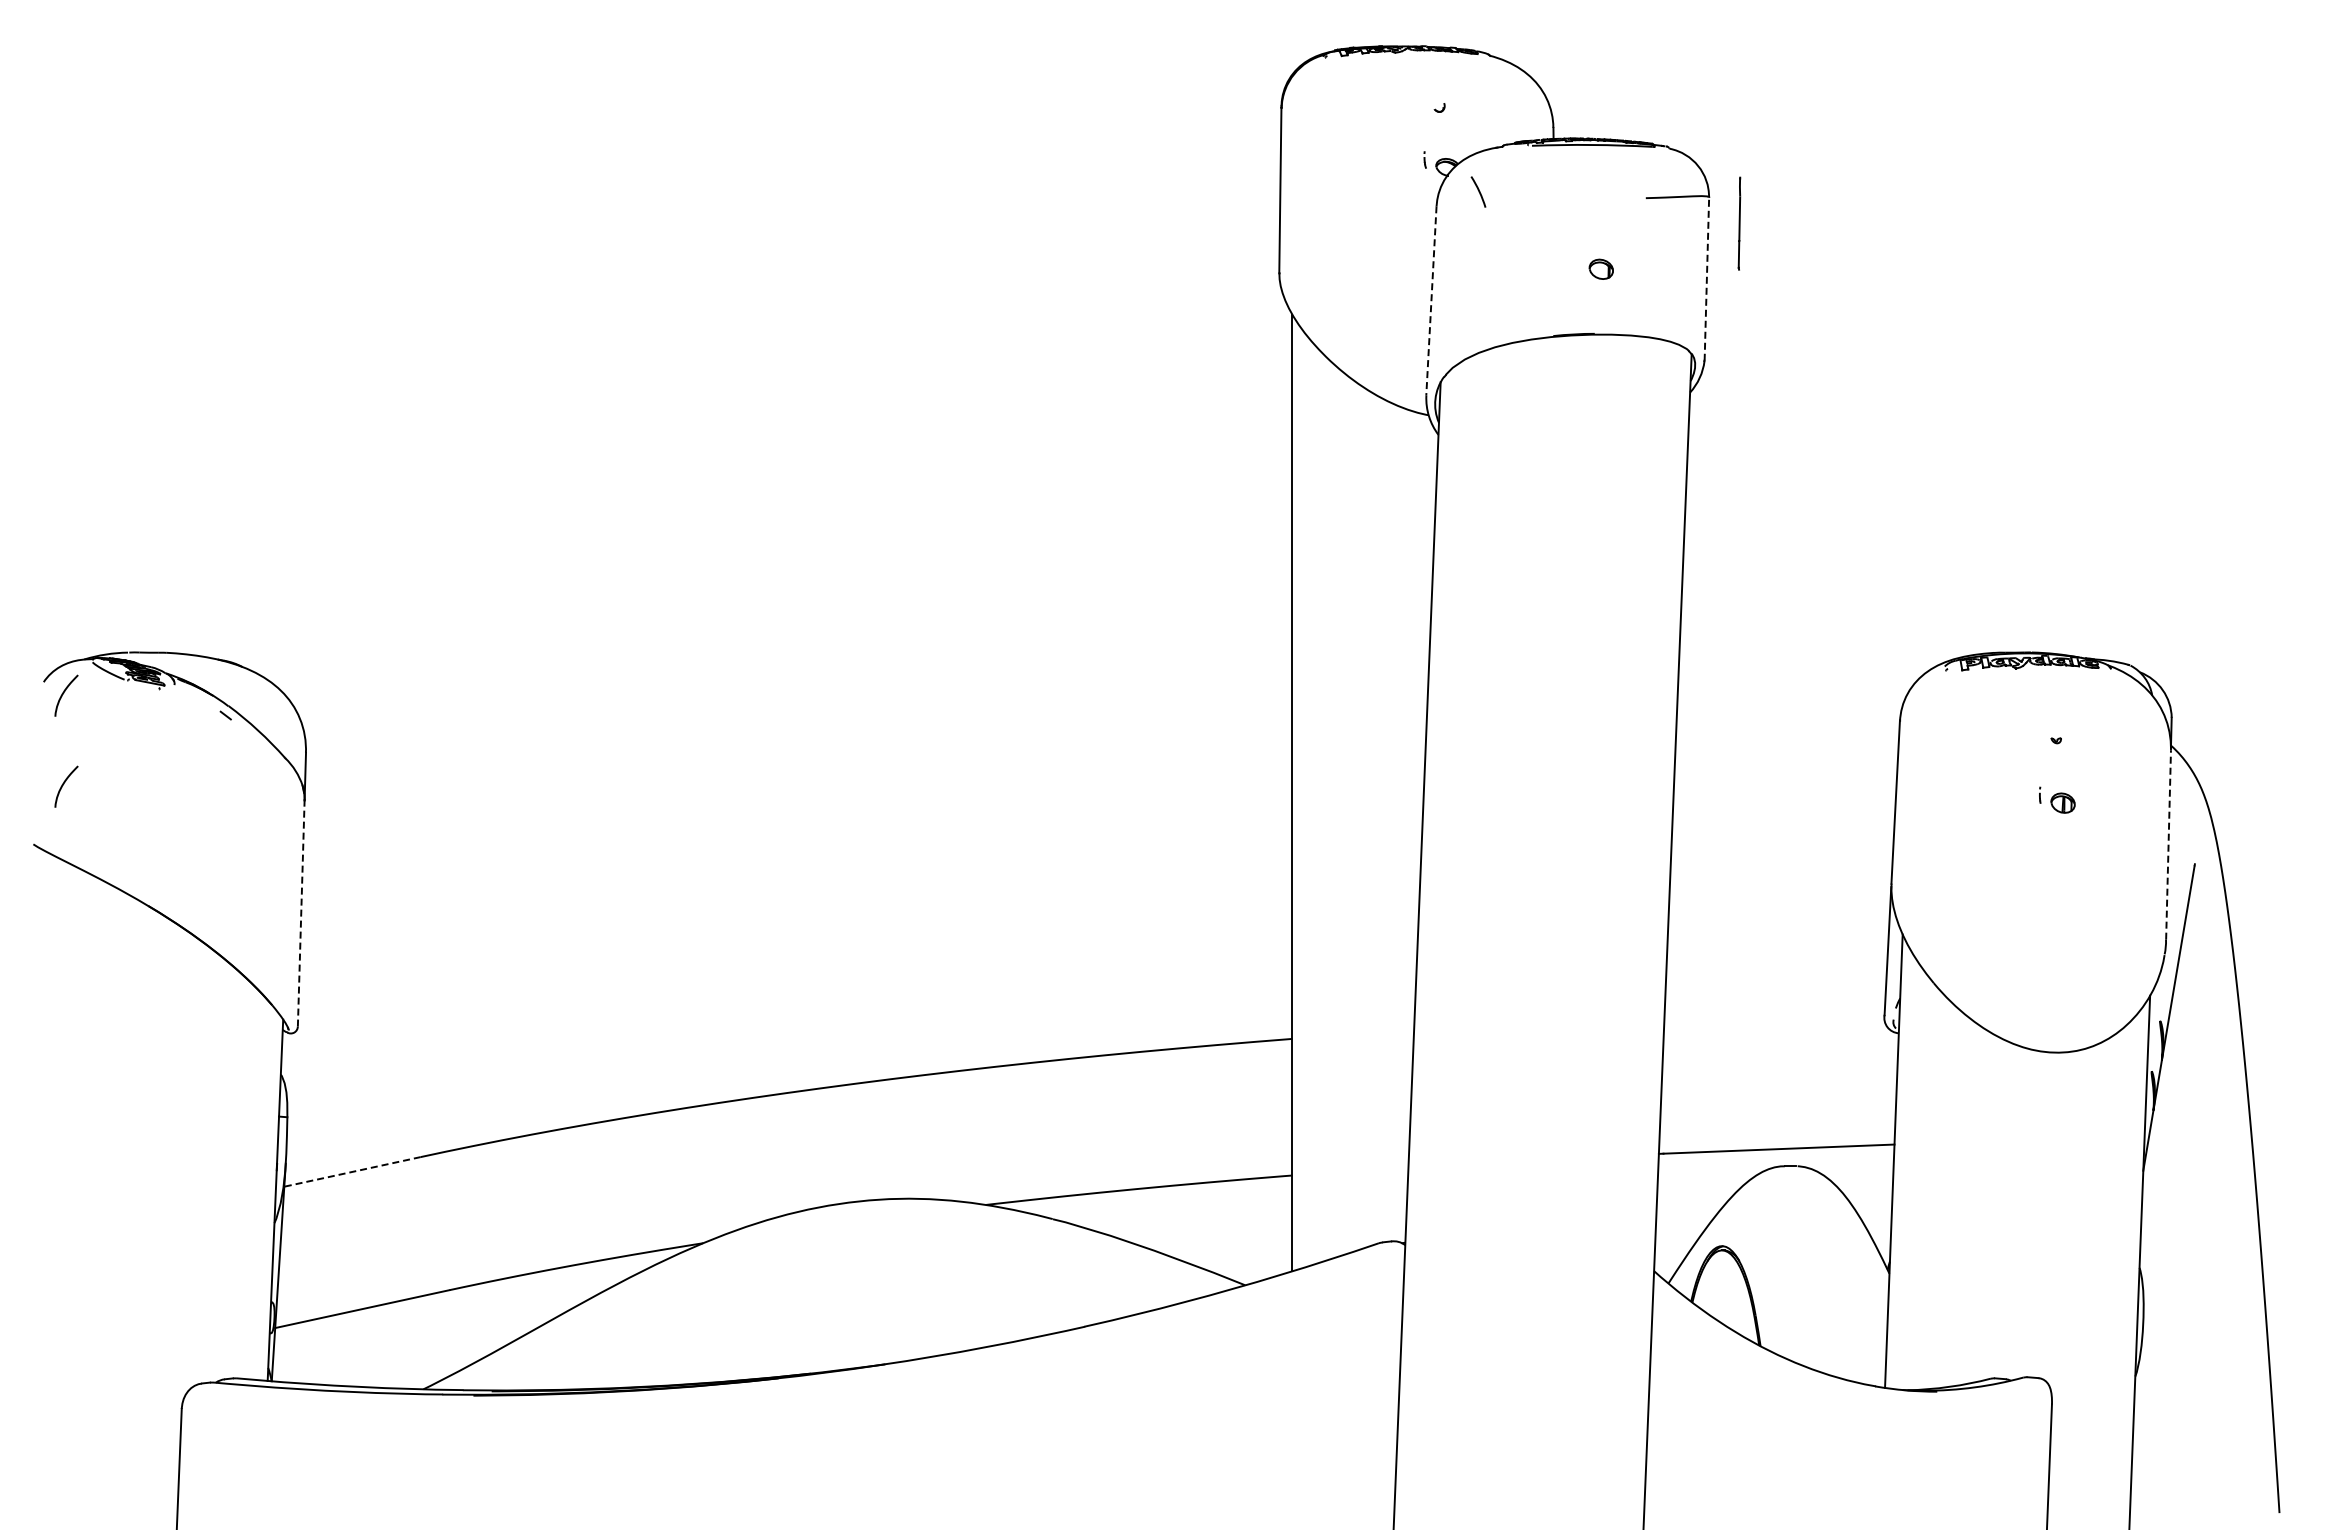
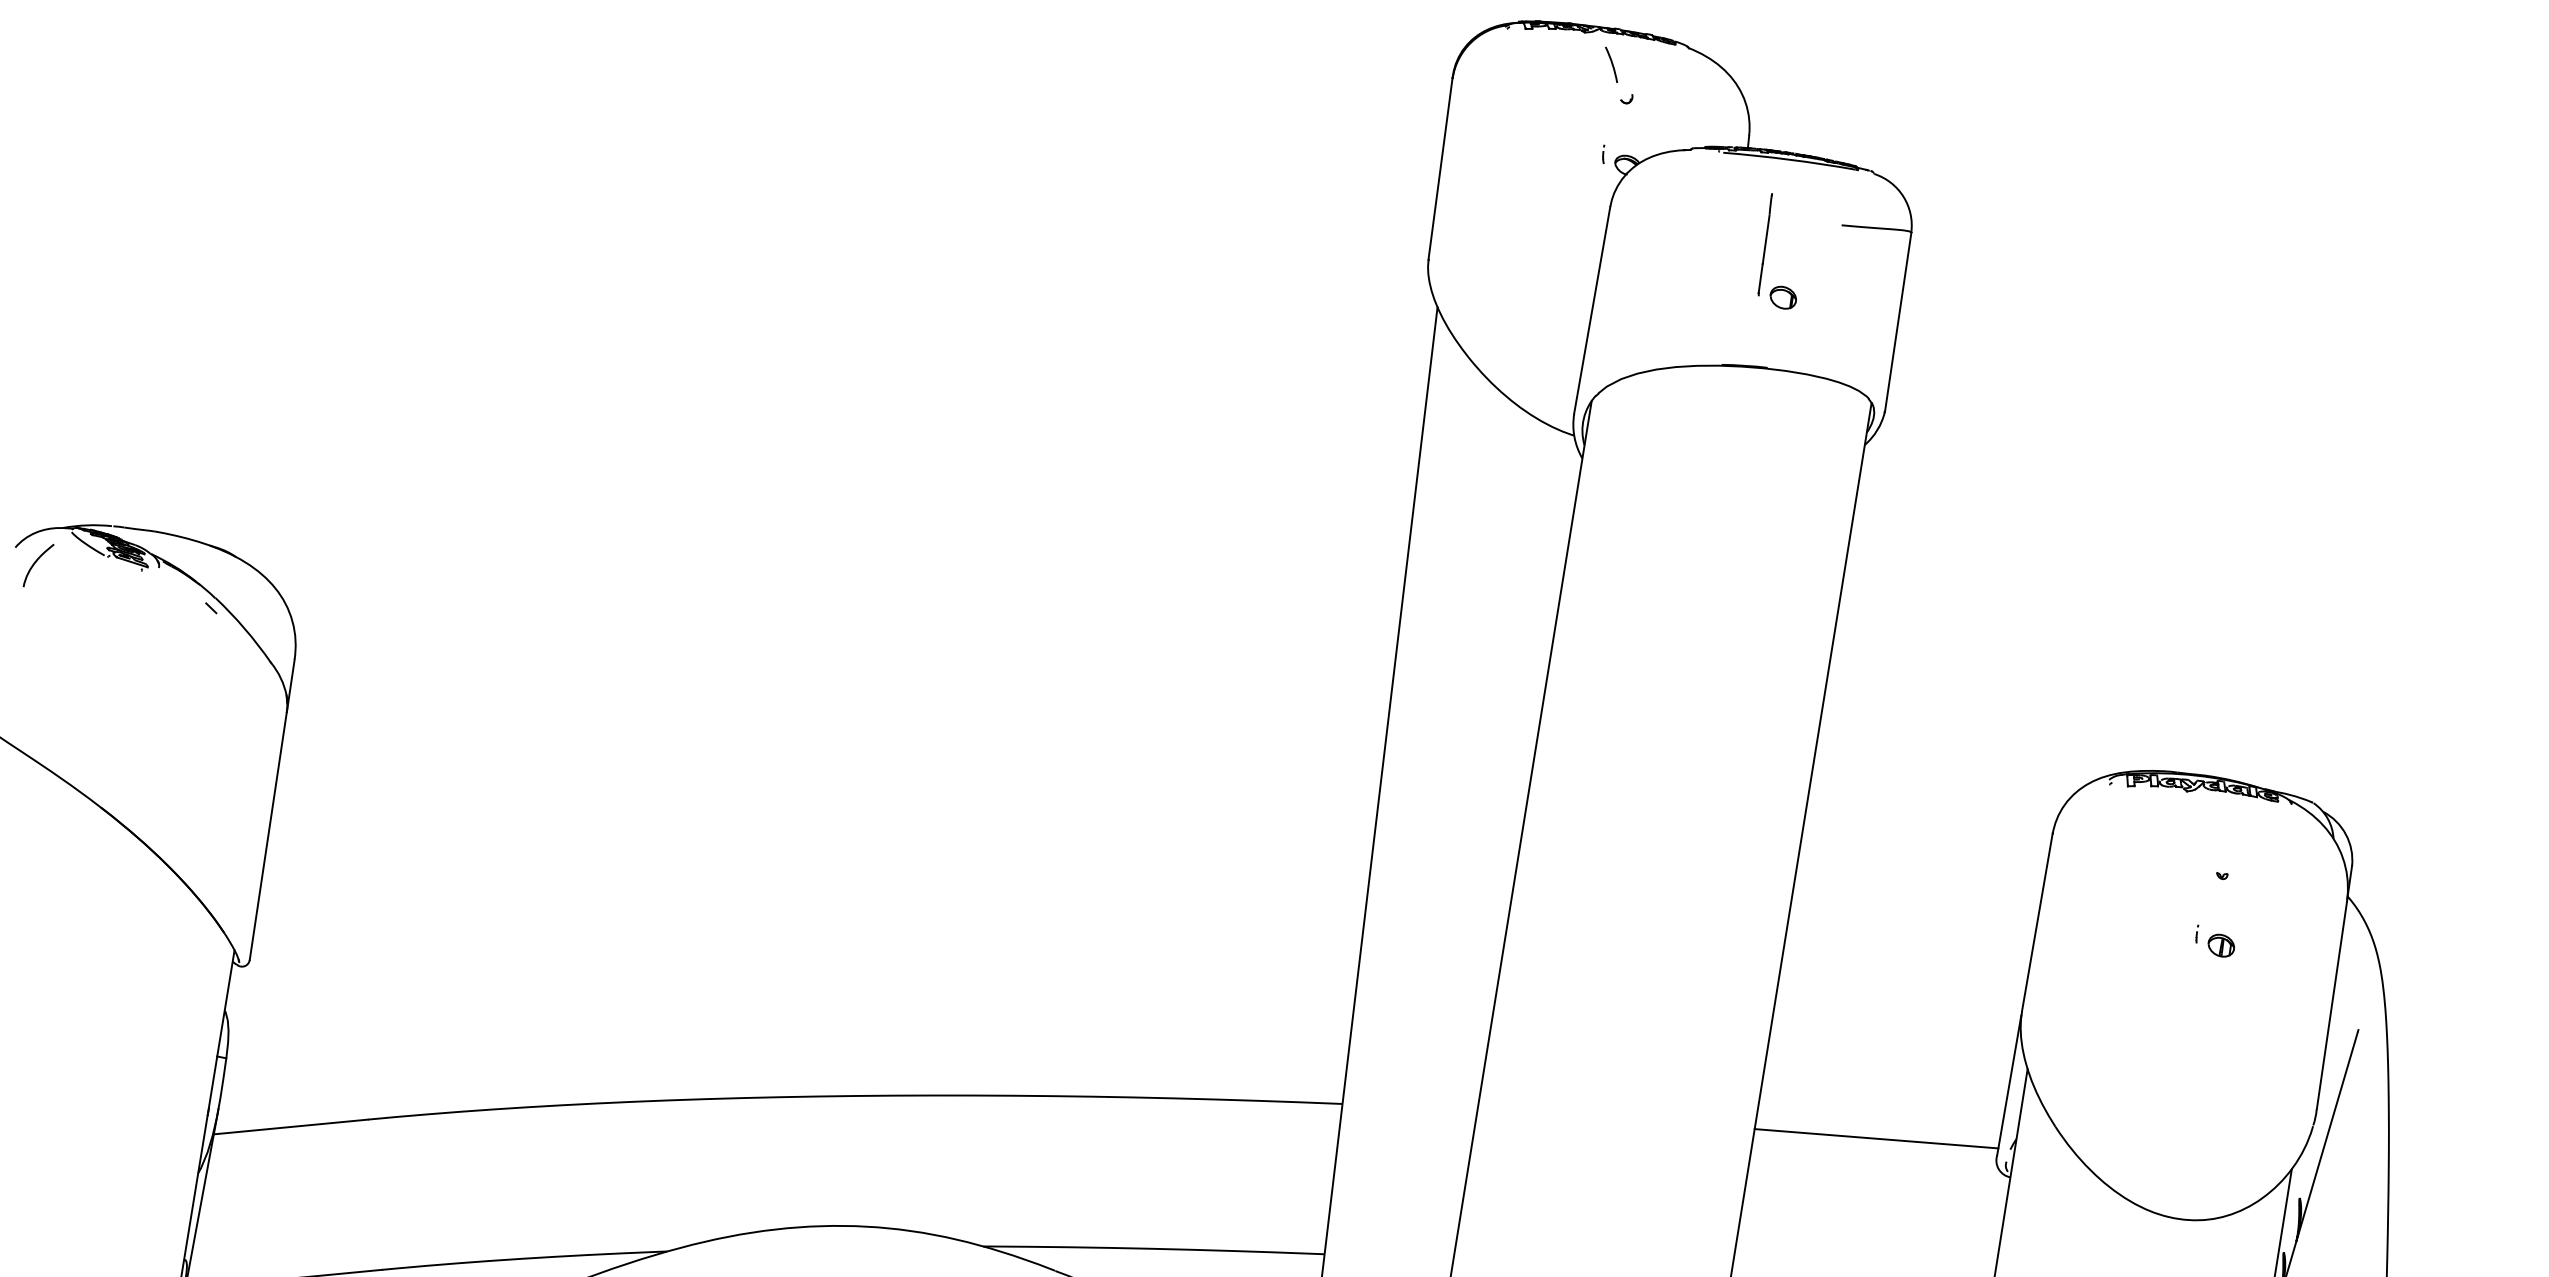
line: (1478, 191) -> (1611, 64), moved
line: (1739, 223) -> (1765, 244), moved
line: (1706, 279) -> (1897, 322), dashed -> solid
line: (1431, 301) -> (1592, 310), dashed -> solid
curve: (64, 784) -> (24, 662), removed
line: (2168, 845) -> (2331, 1006), dashed -> solid
line: (301, 913) -> (268, 835), dashed -> solid
line: (1774, 1012) -> (1876, 1138), added
line: (352, 1171) -> (290, 1126), dashed -> solid

